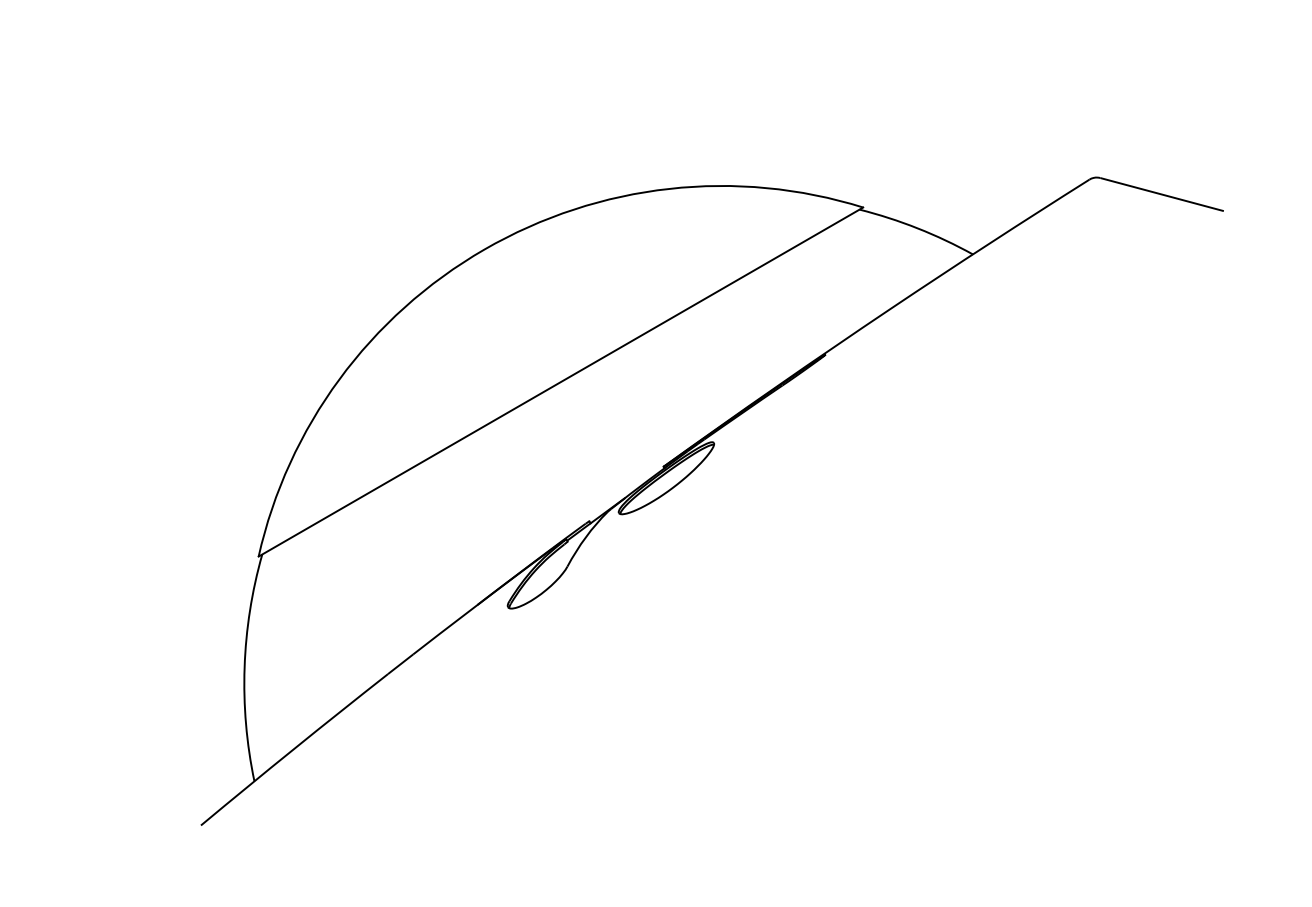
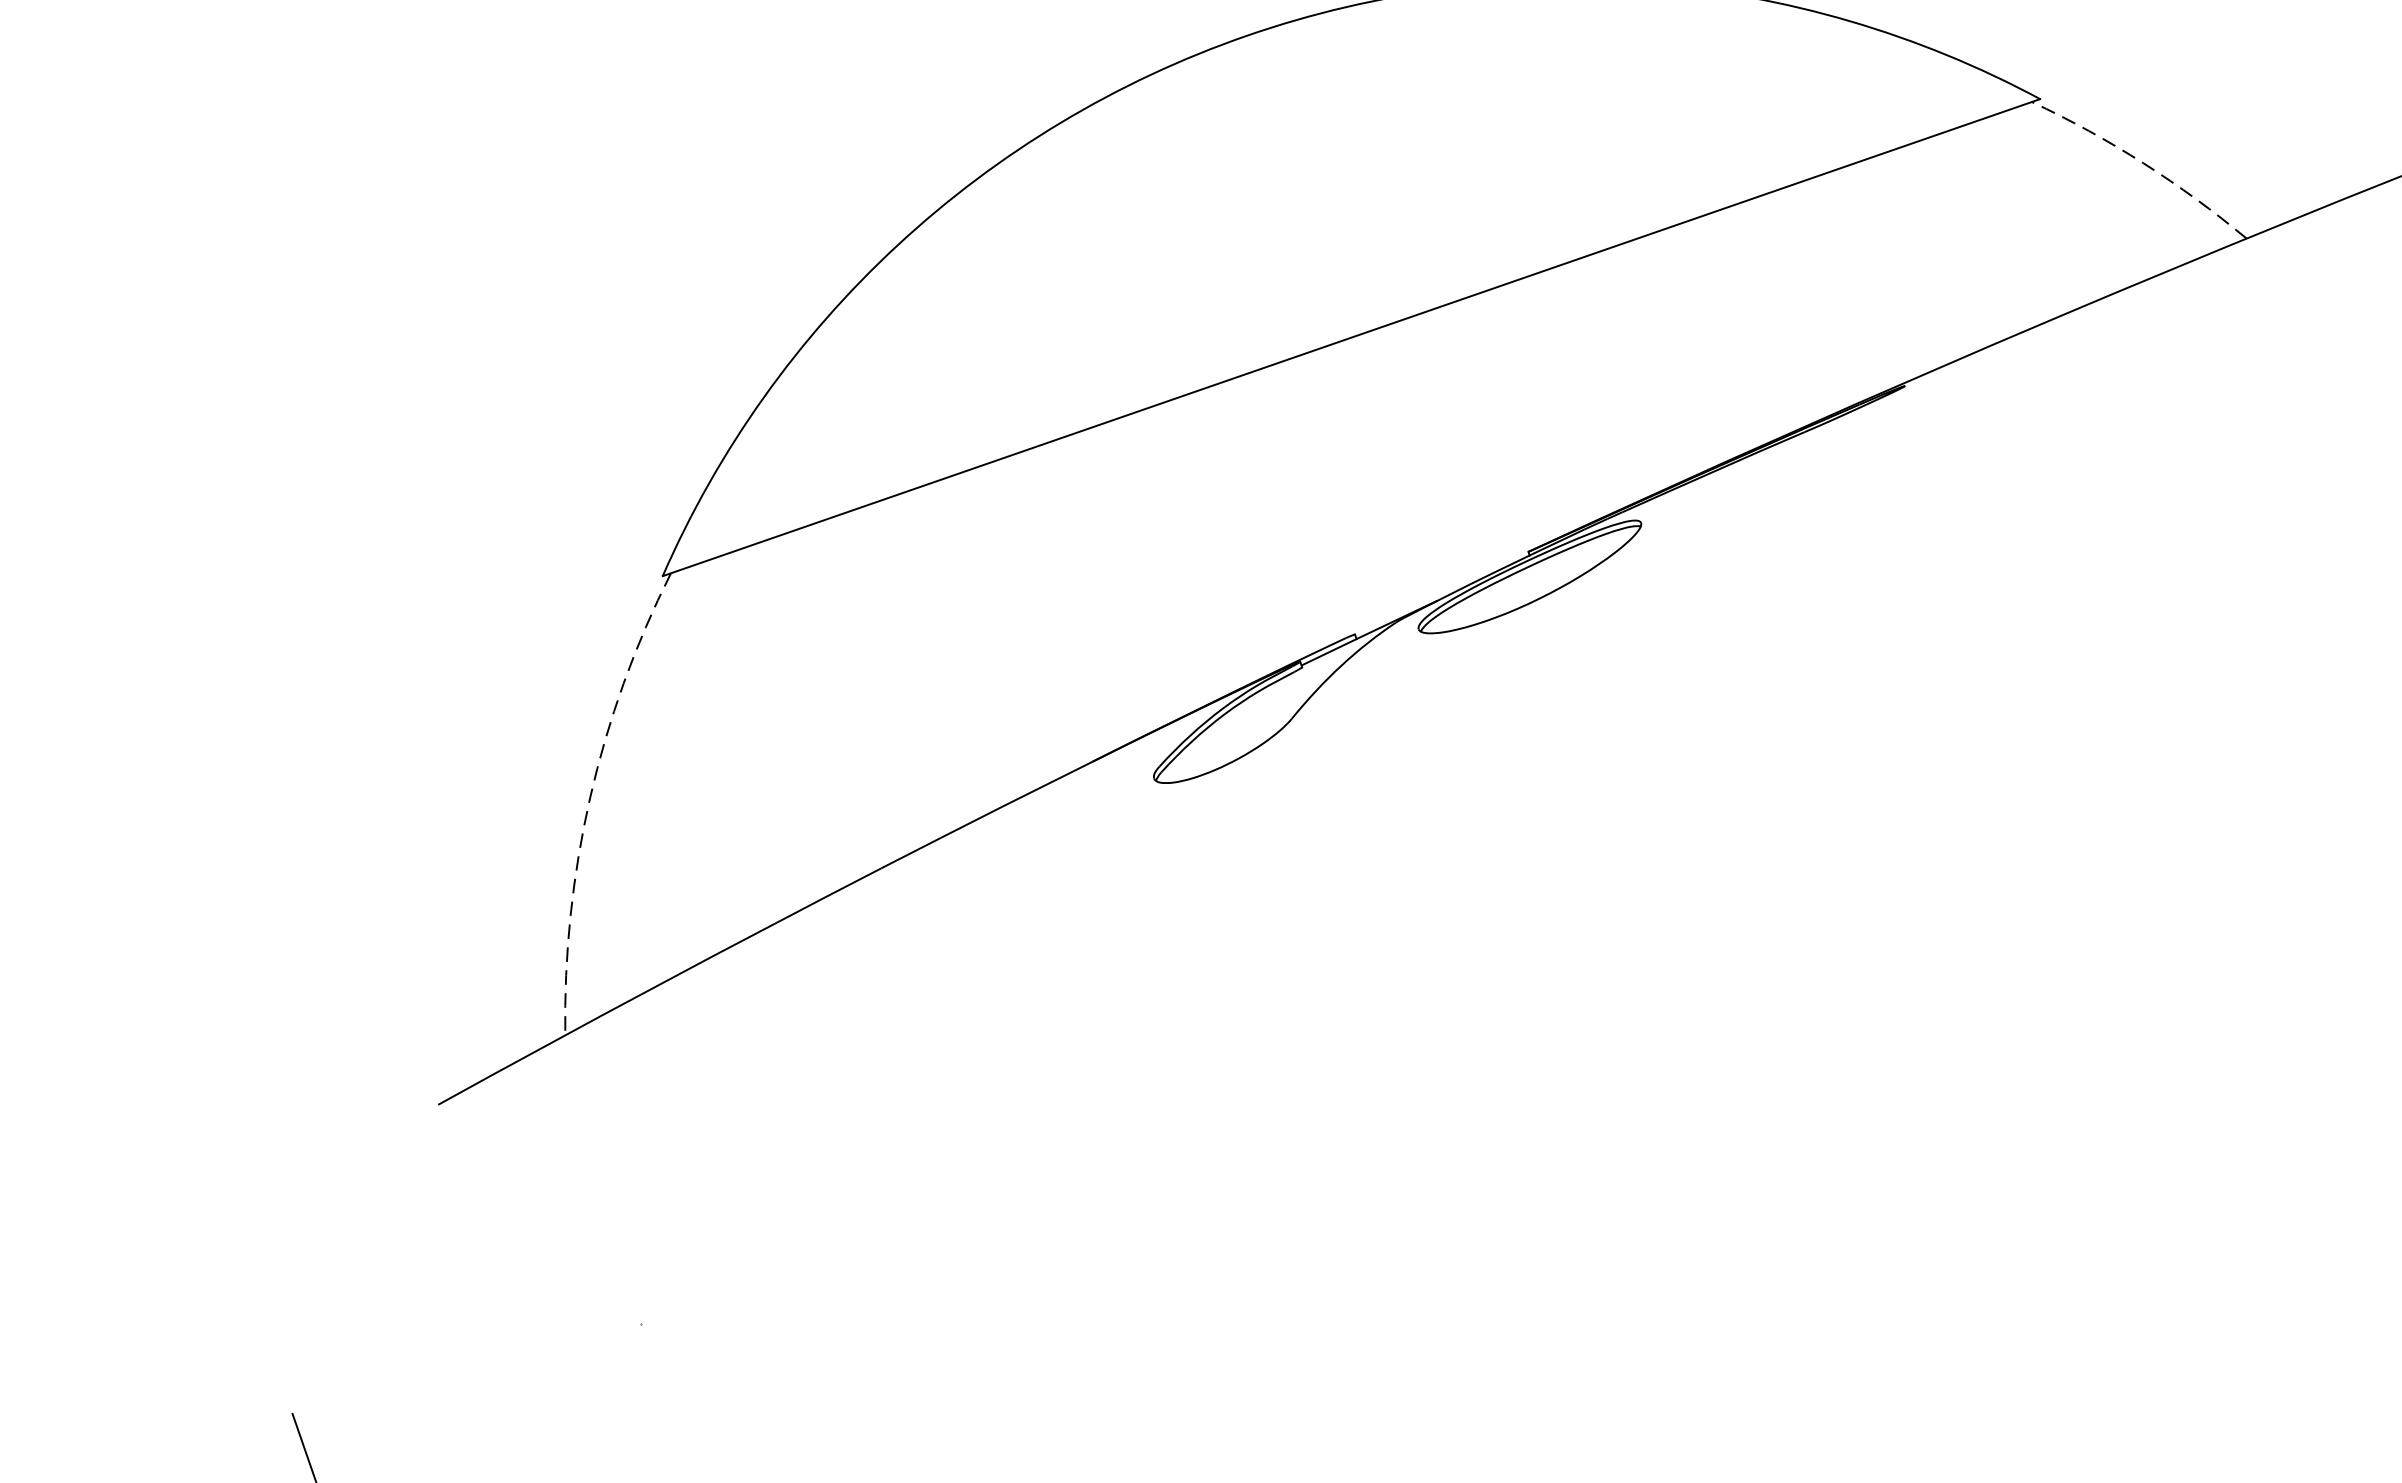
arc: (917, 228) -> (2143, 163), solid -> dashed
arc: (244, 667) -> (589, 798), solid -> dashed

